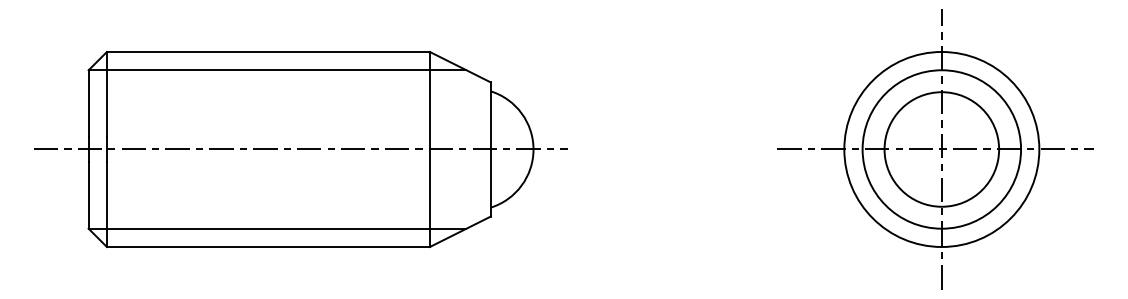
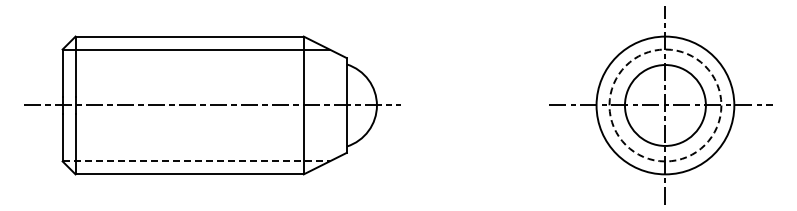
circle: (941, 149) -> (665, 105), solid -> dashed
line: (278, 228) -> (196, 161), solid -> dashed

